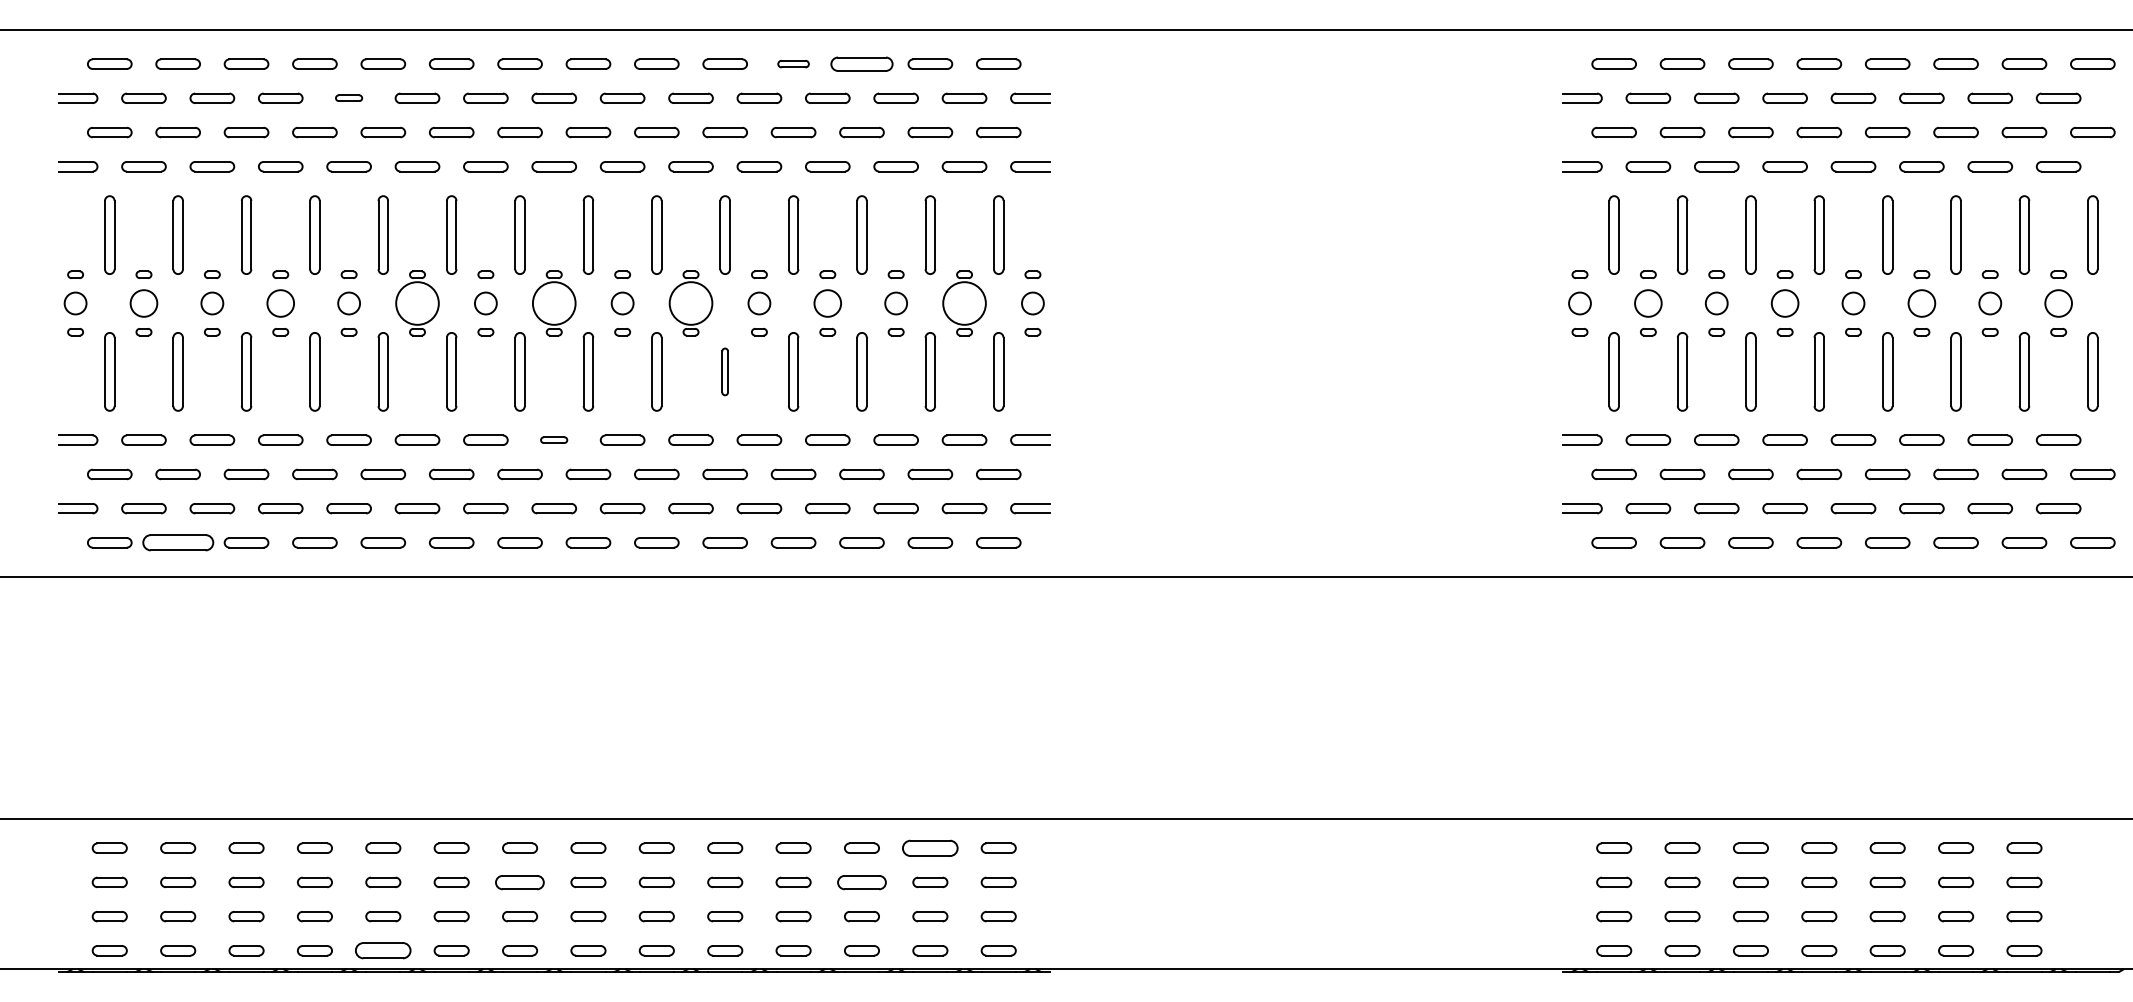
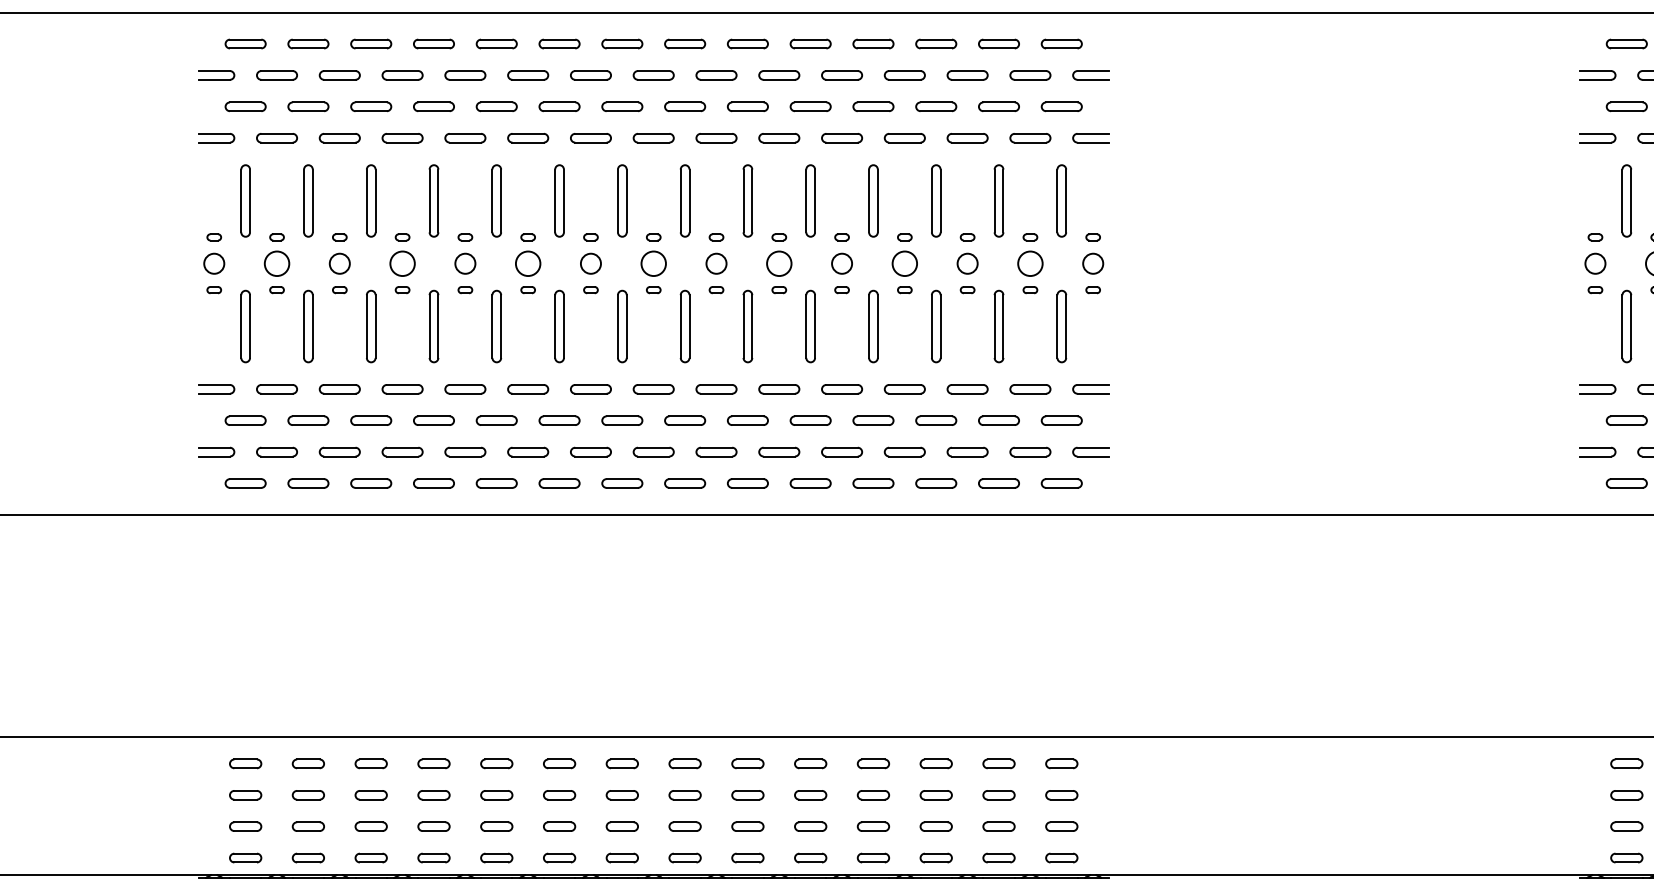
part: (793, 63) -> (873, 43), size x1.43
part: (861, 63) -> (935, 43), size x0.71
part: (348, 97) -> (464, 74), size x1.67
circle: (417, 303) -> (528, 263), size x0.62
circle: (553, 303) -> (653, 263), size x0.62
circle: (690, 303) -> (778, 263), size x0.62
circle: (964, 303) -> (1030, 263), size x0.62
part: (724, 371) -> (810, 326), size x1.67
part: (553, 439) -> (653, 388), size x1.67
part: (177, 542) -> (307, 483), size x0.62
part: (930, 847) -> (999, 763), size x0.62
part: (520, 881) -> (622, 794), size x0.71
part: (861, 881) -> (935, 794), size x0.71
part: (383, 950) -> (496, 857), size x0.62

